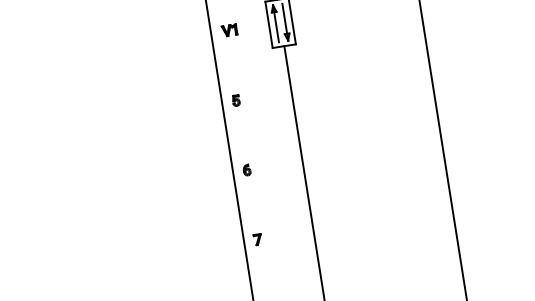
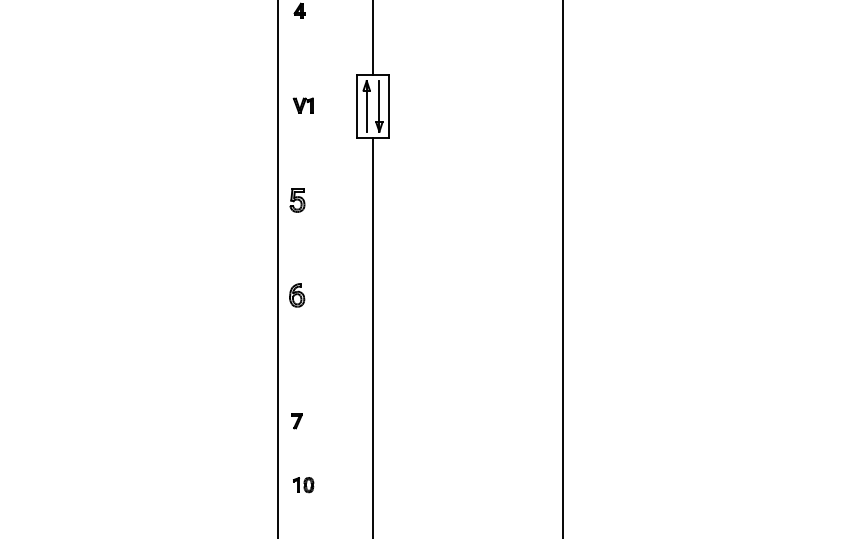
part: (236, 100) -> (297, 200), size x1.6
part: (247, 170) -> (297, 295), size x1.6
part: (257, 239) -> (296, 421), moved

